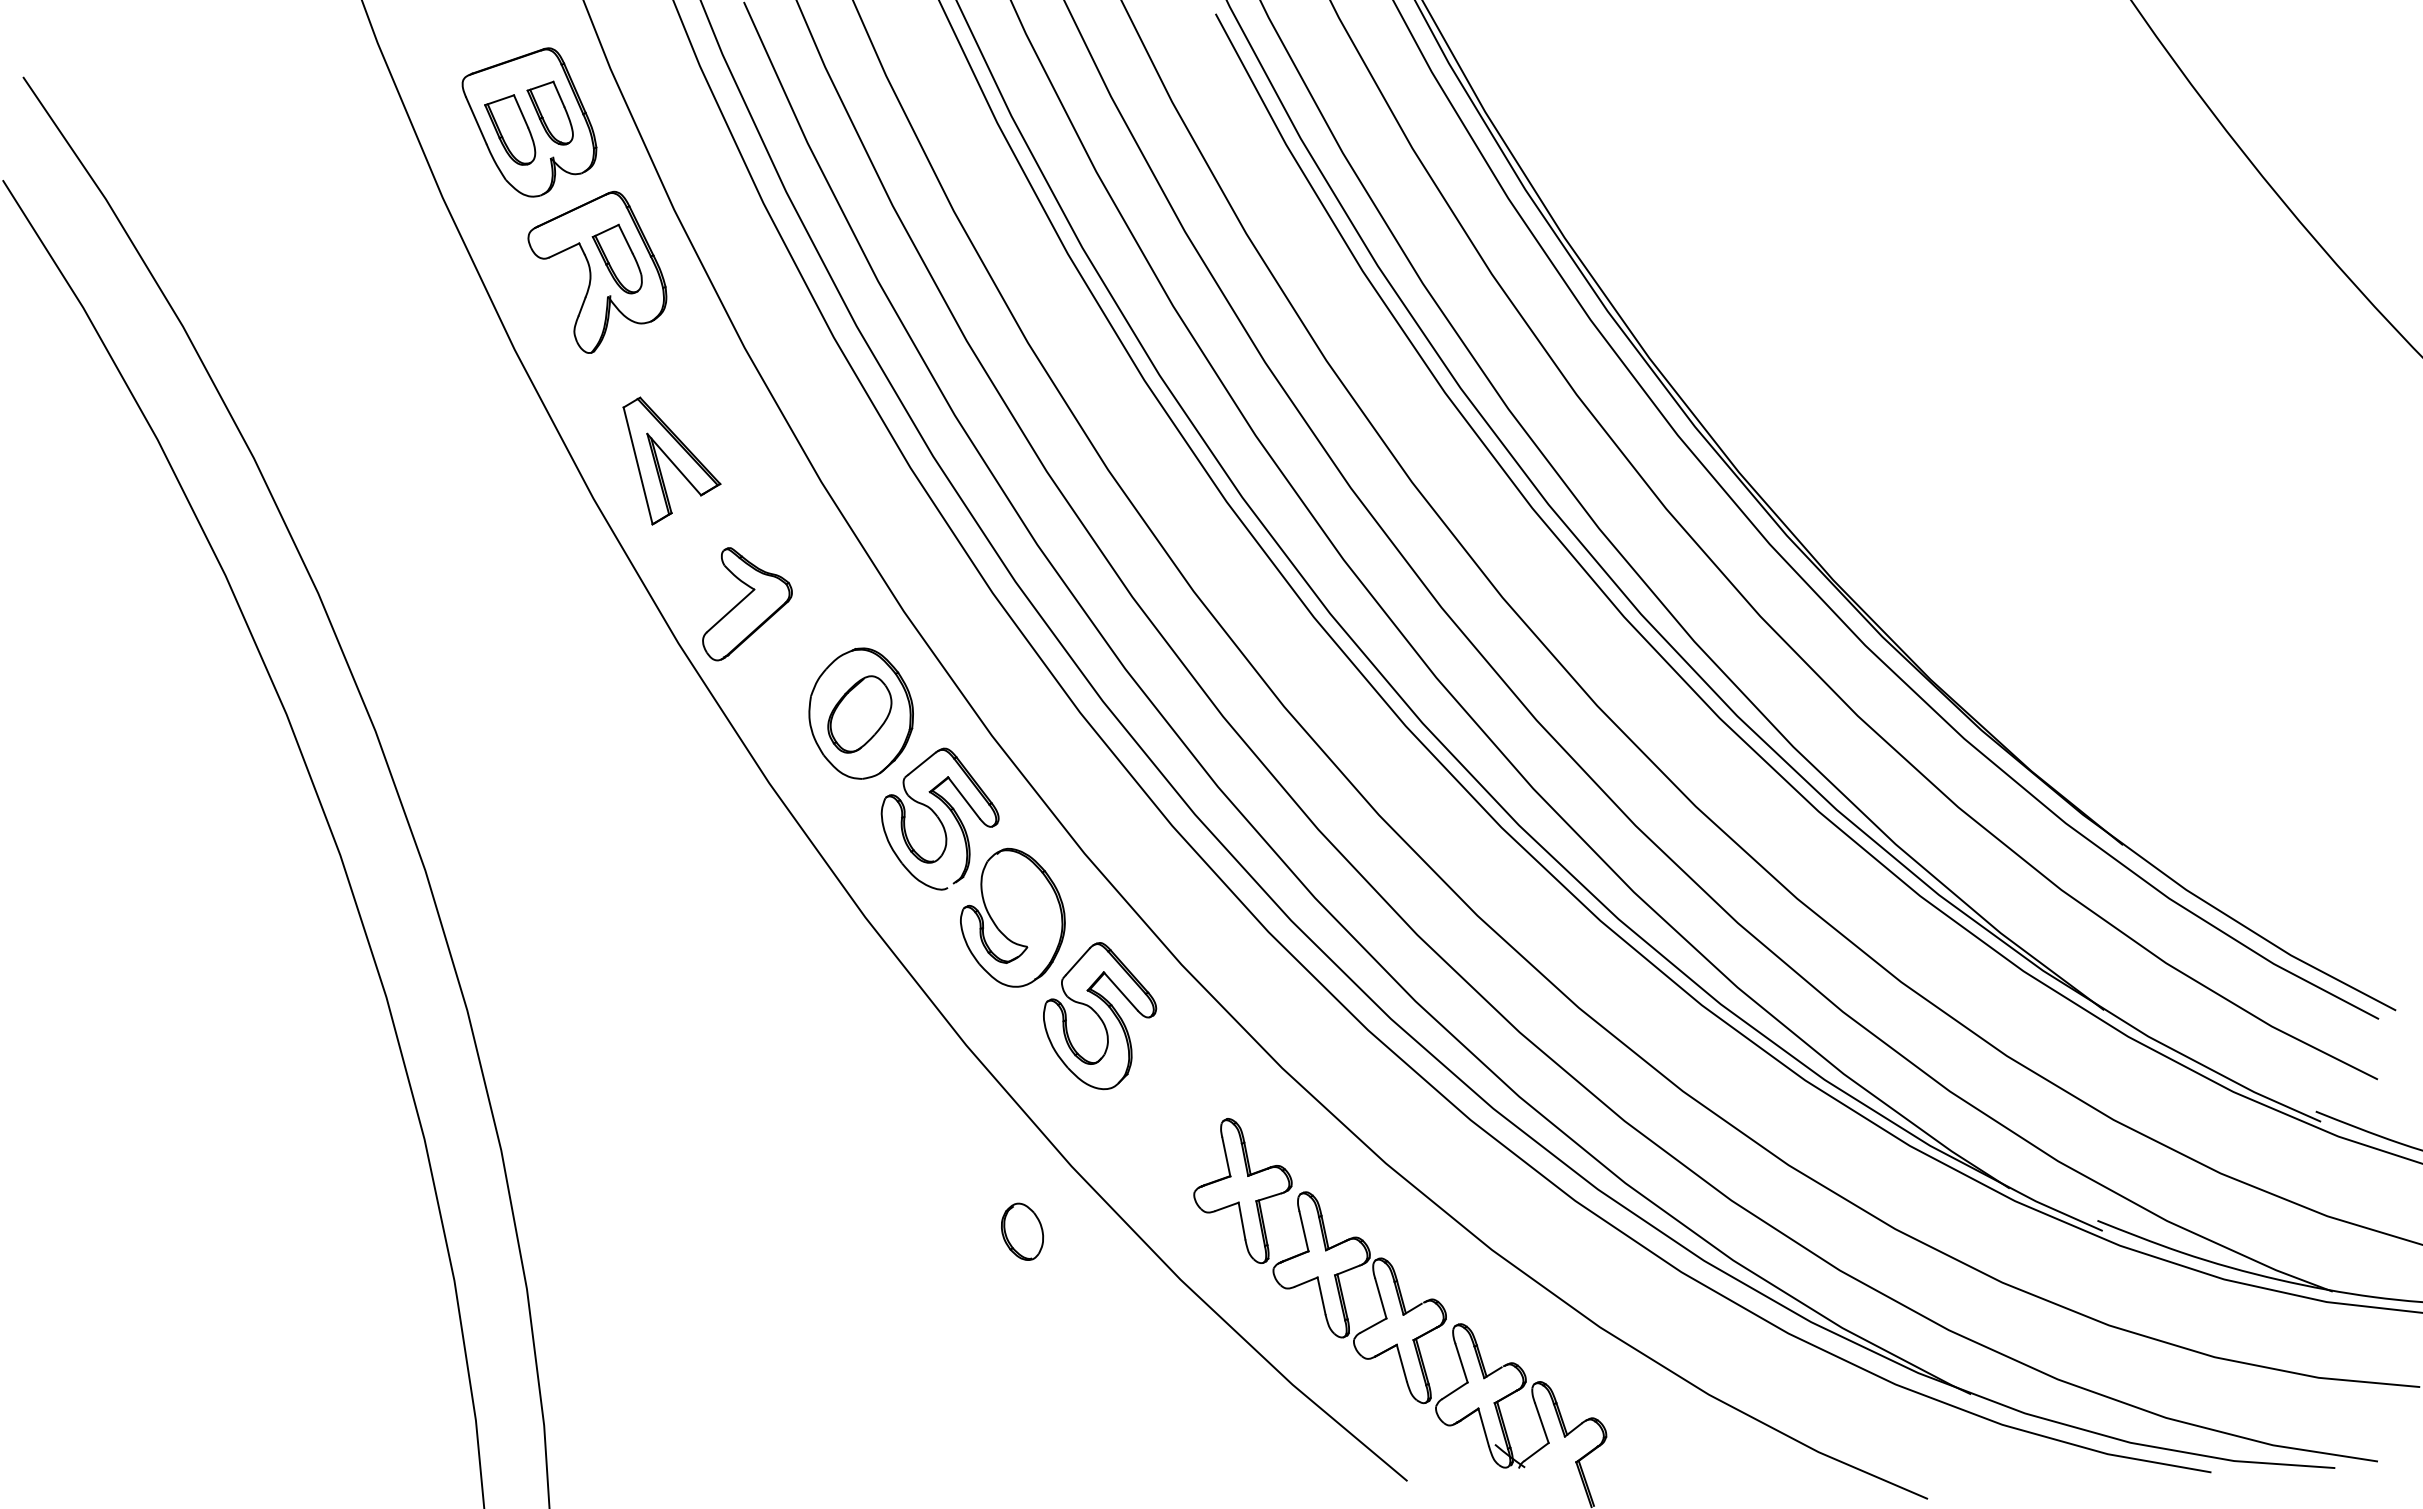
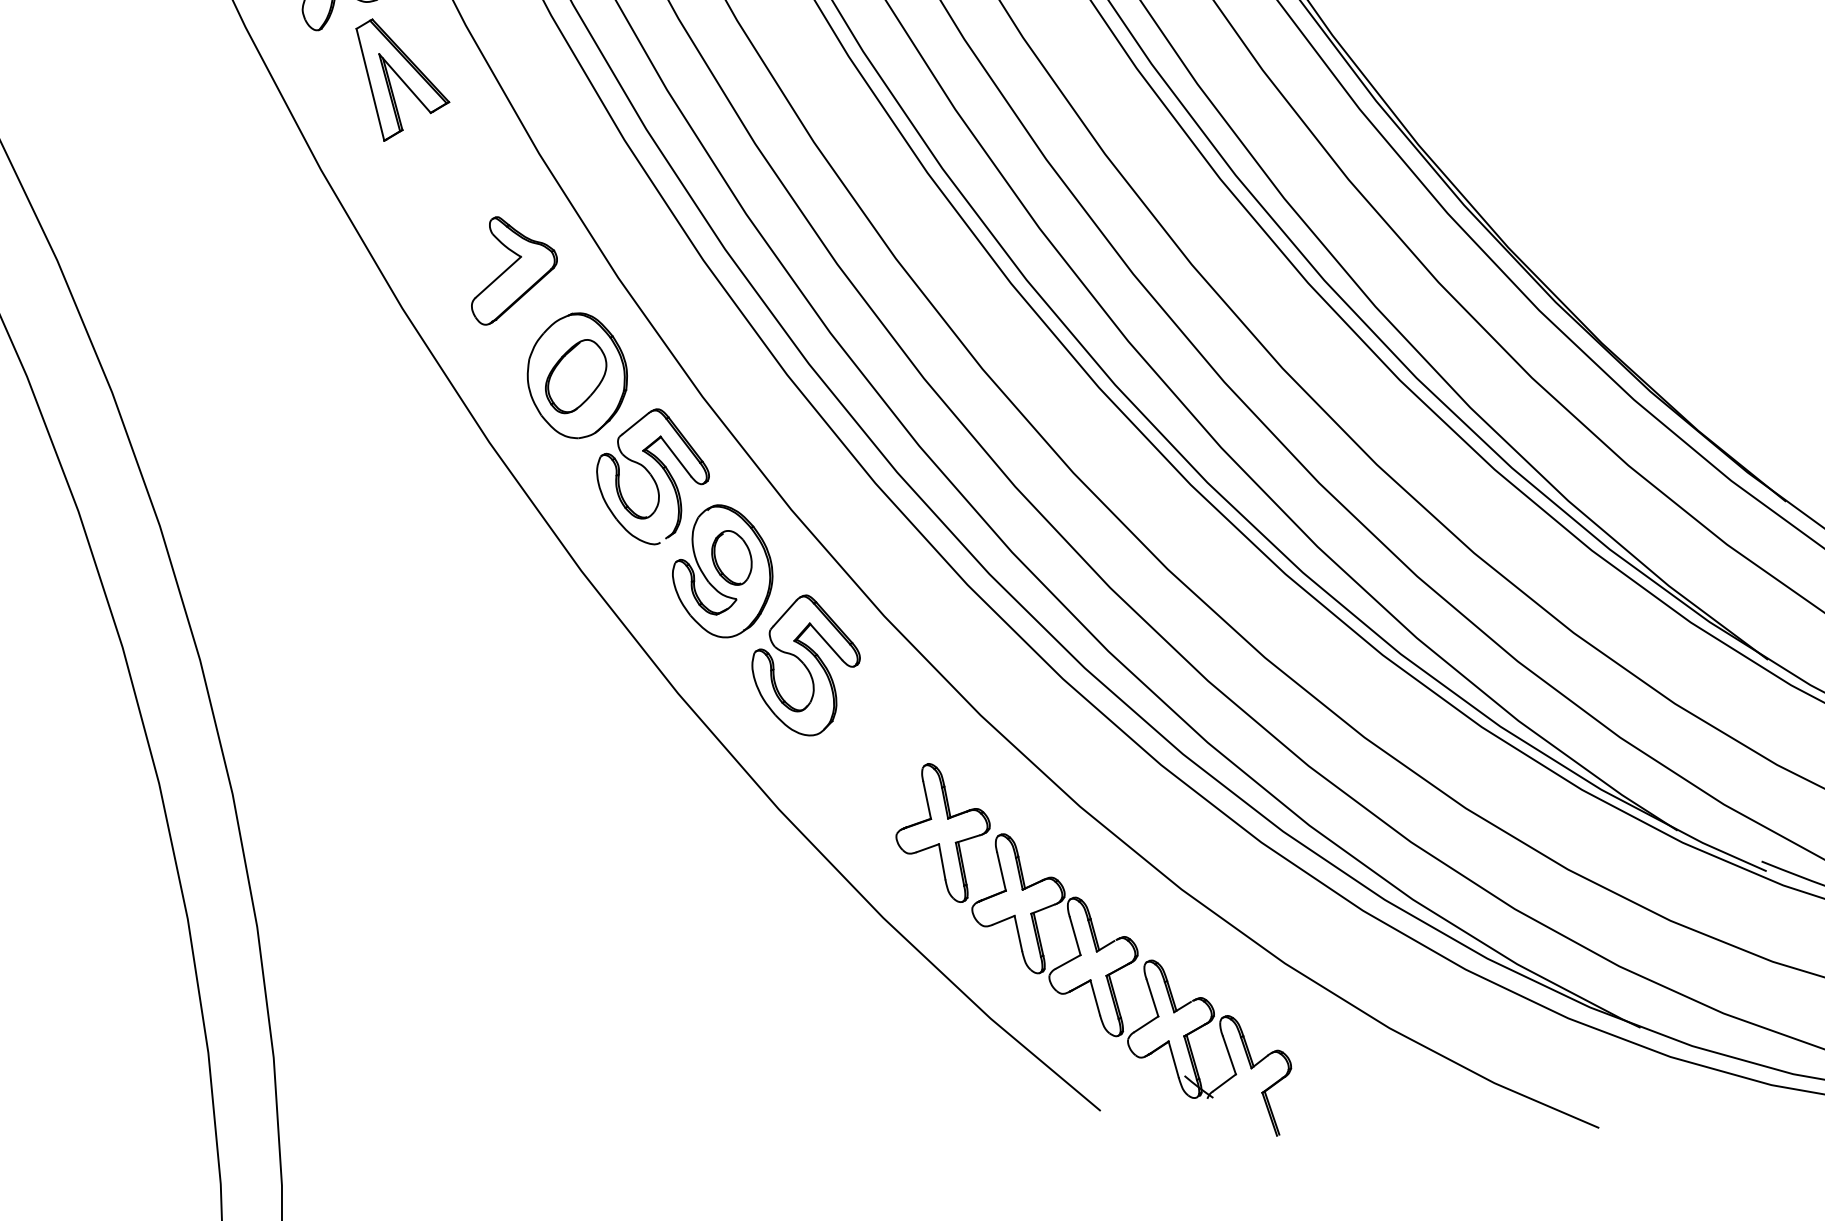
part: (671, 460) -> (402, 79), moved
part: (747, 604) -> (514, 271), moved
part: (1022, 1231) -> (731, 557), moved

